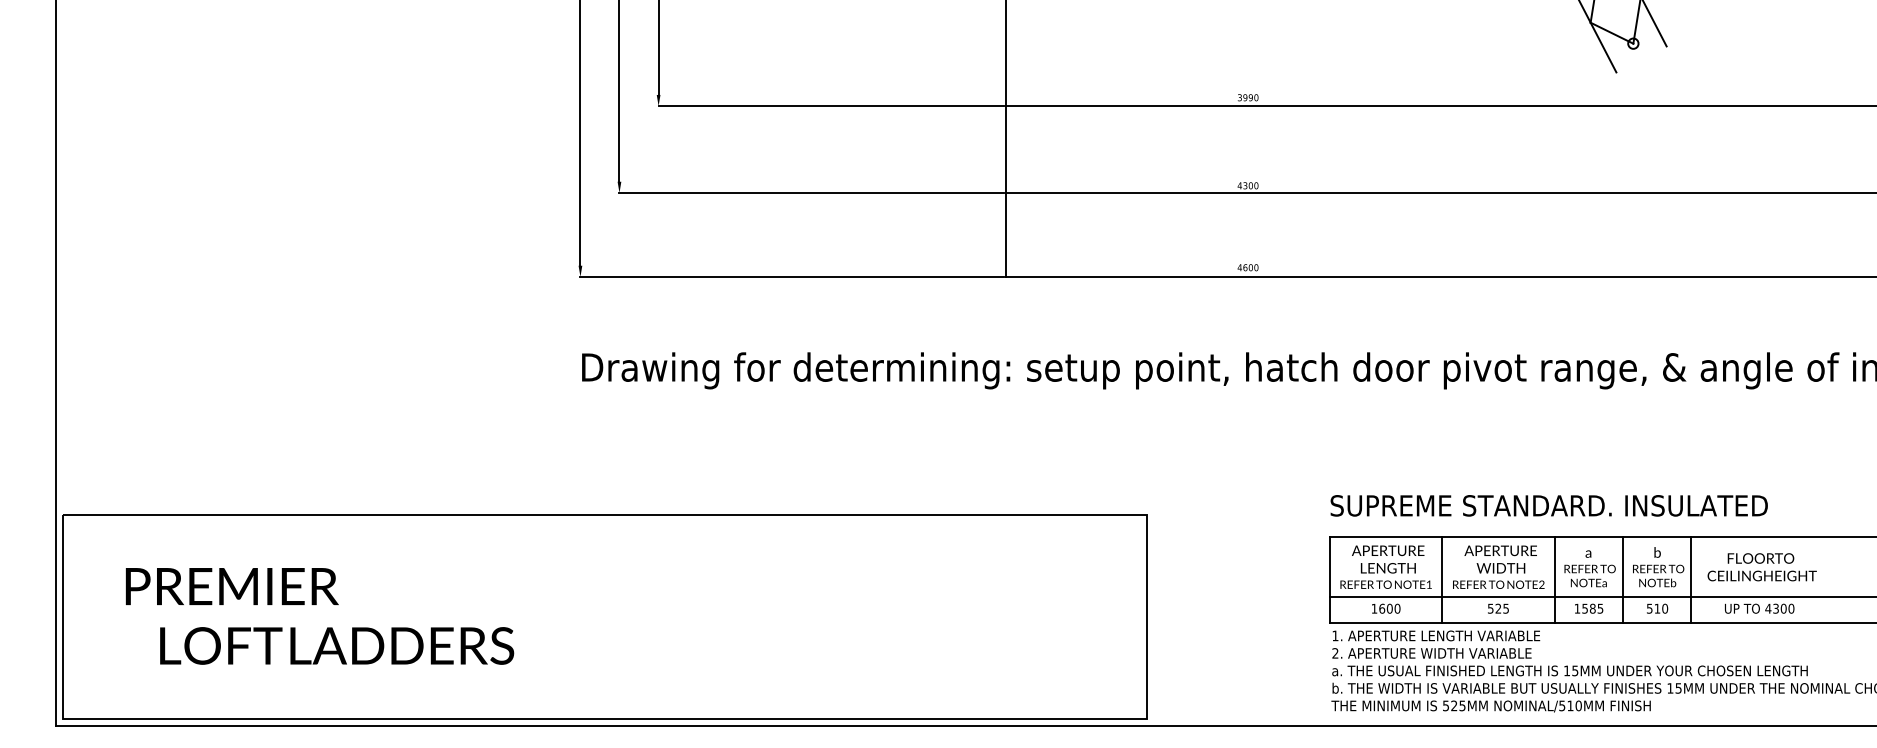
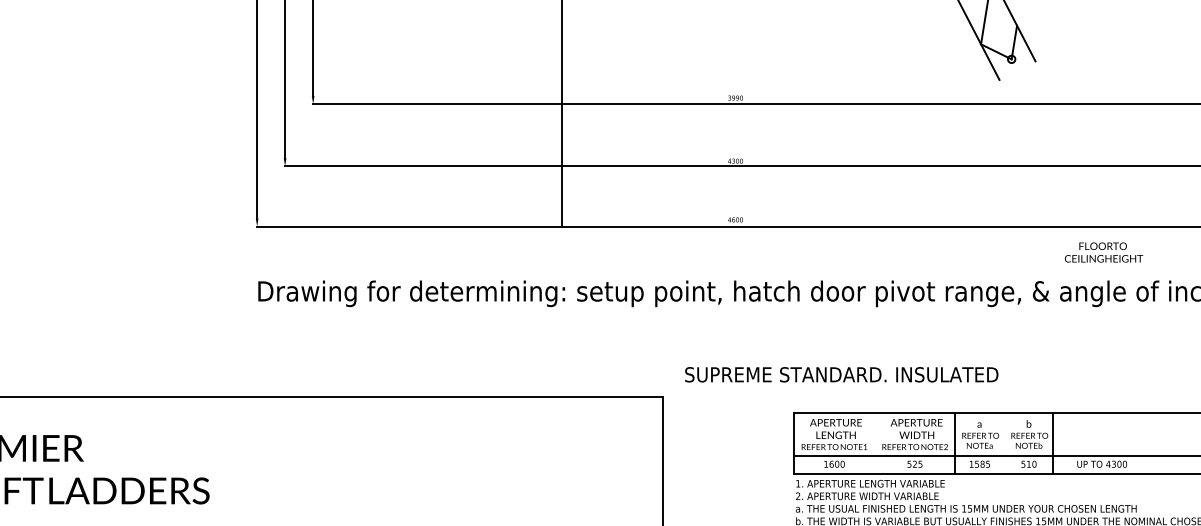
text: (1548, 505) -> (841, 374), moved
text: (1761, 567) -> (1103, 252), moved
line: (1442, 579) -> (874, 443), removed
line: (1623, 579) -> (1004, 443), removed

